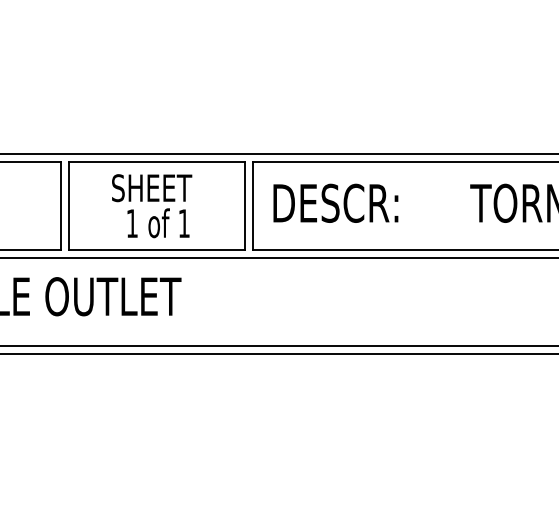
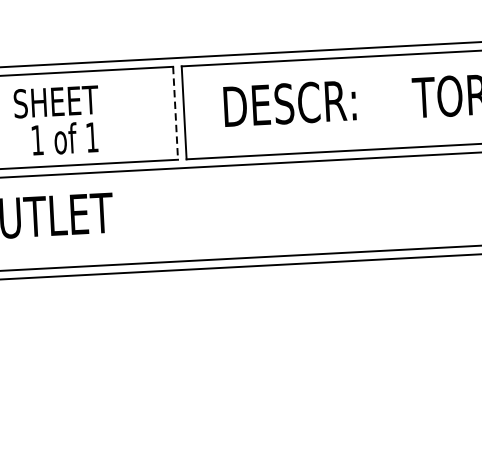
text: (335, 202) -> (289, 102), moved
text: (152, 206) -> (57, 121), moved
line: (245, 206) -> (175, 113), solid -> dashed

